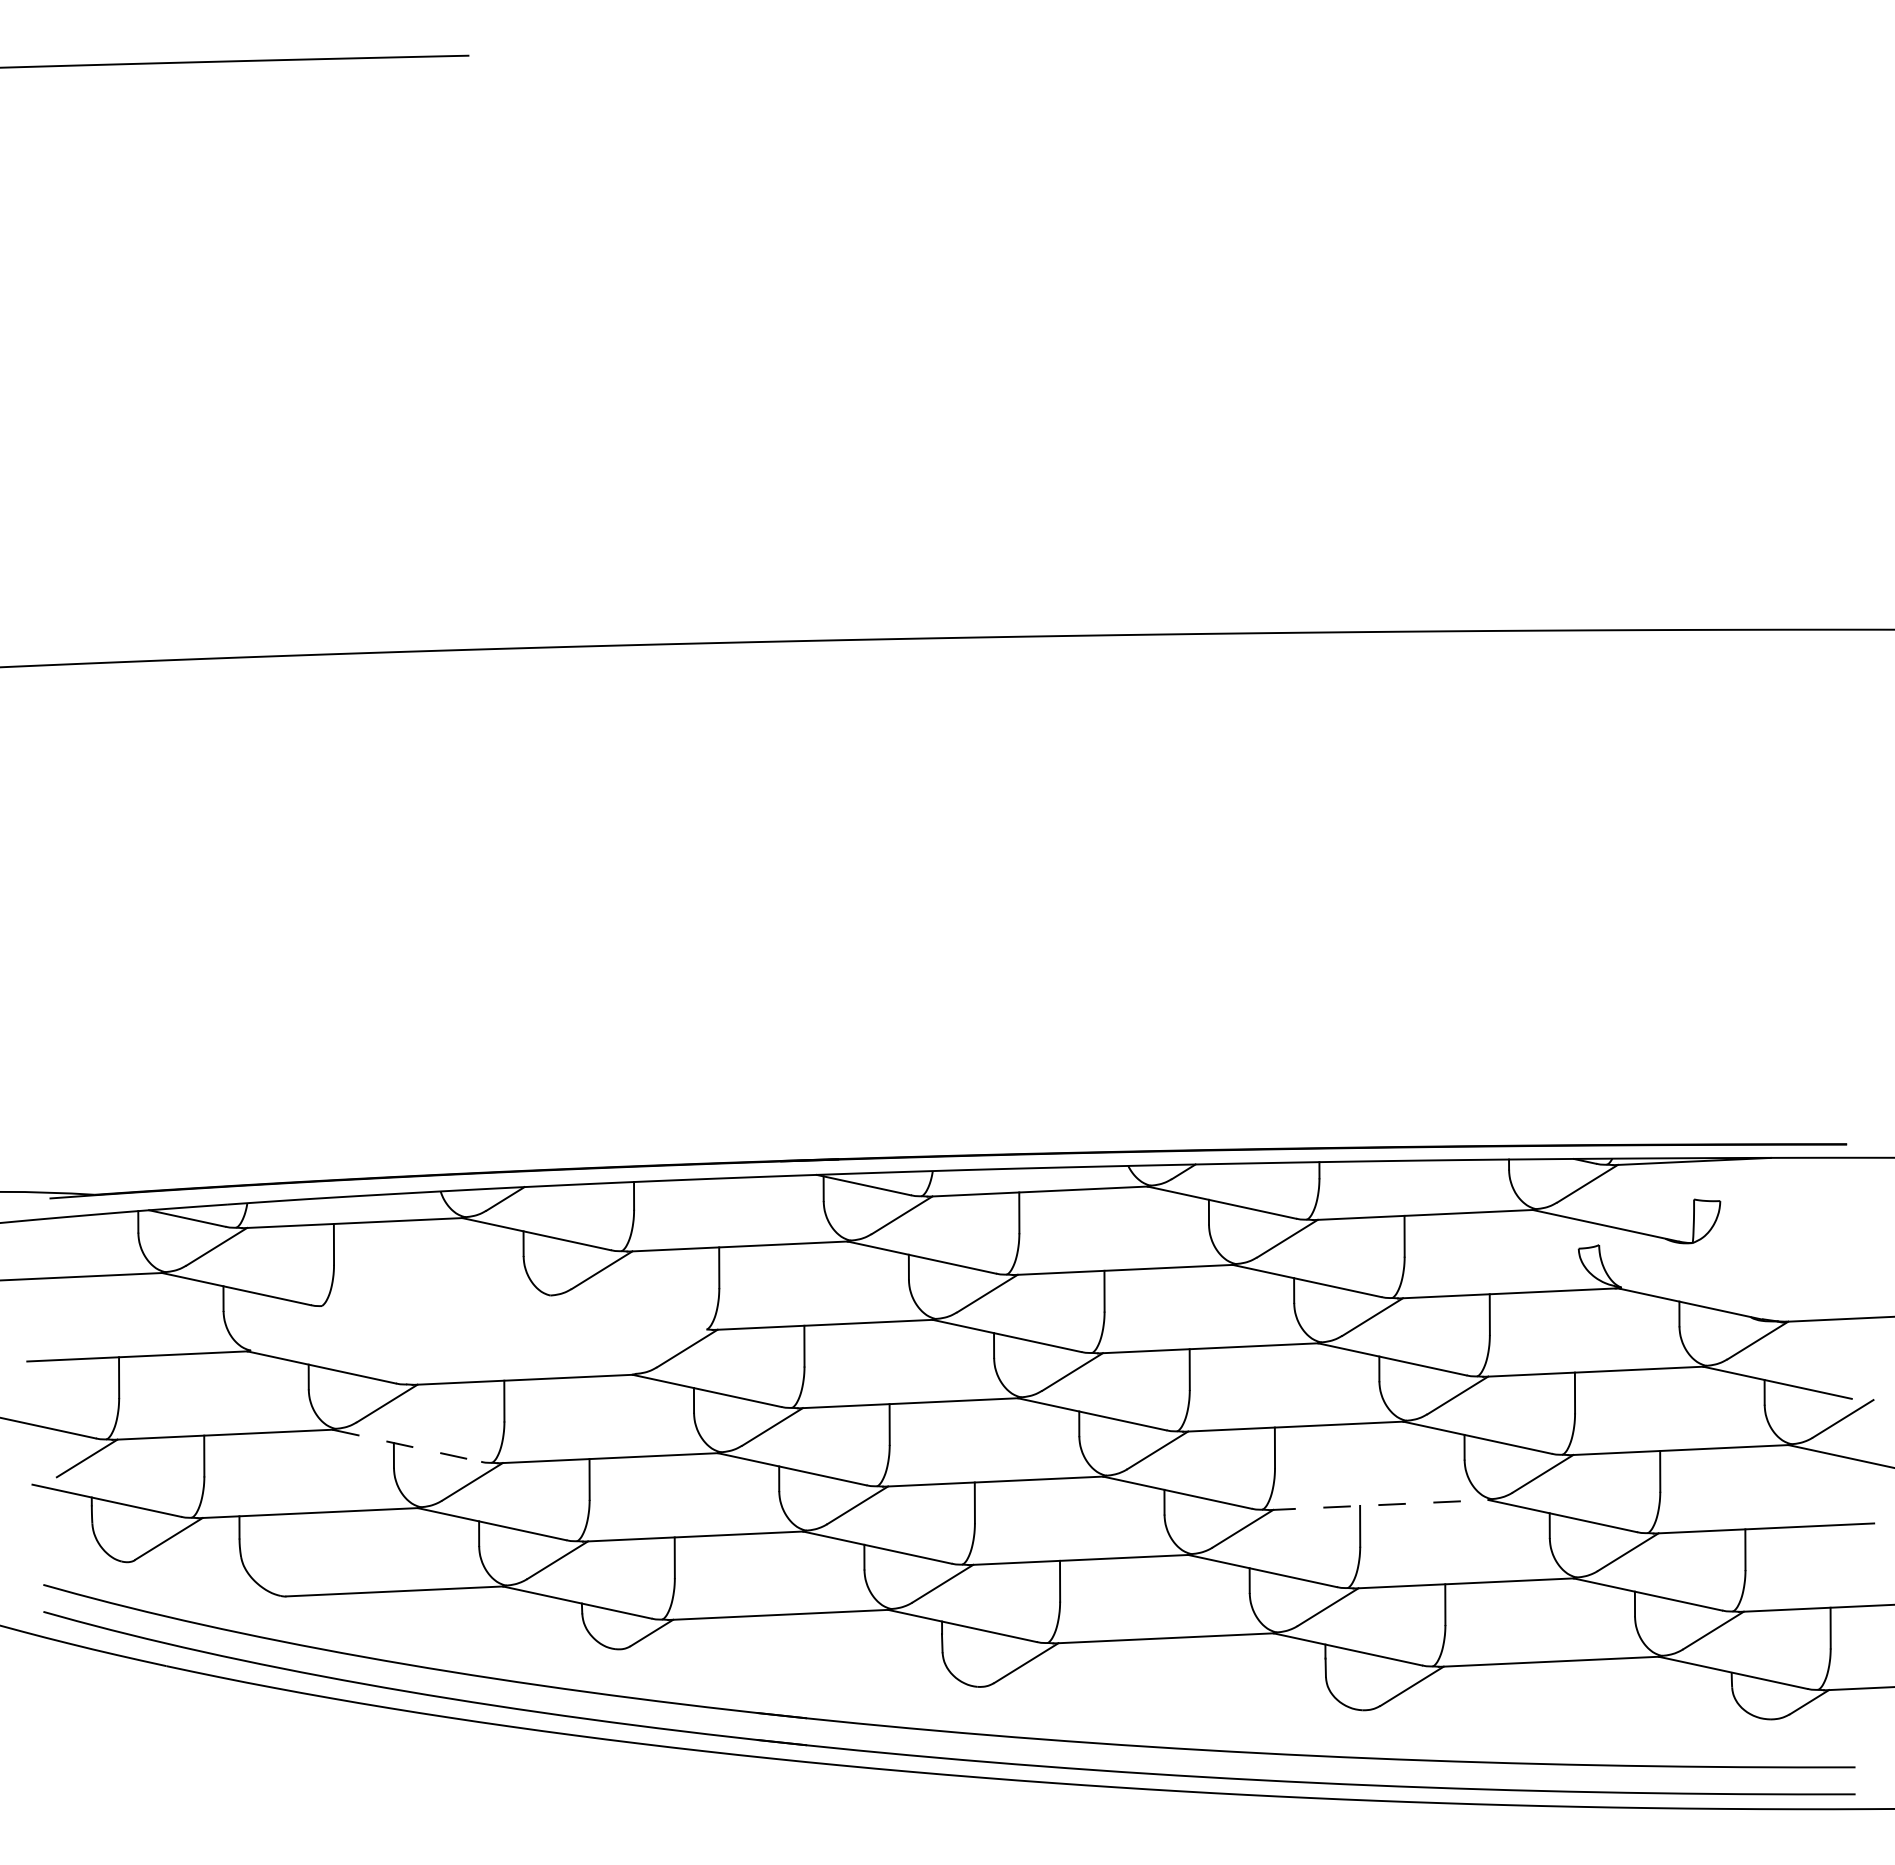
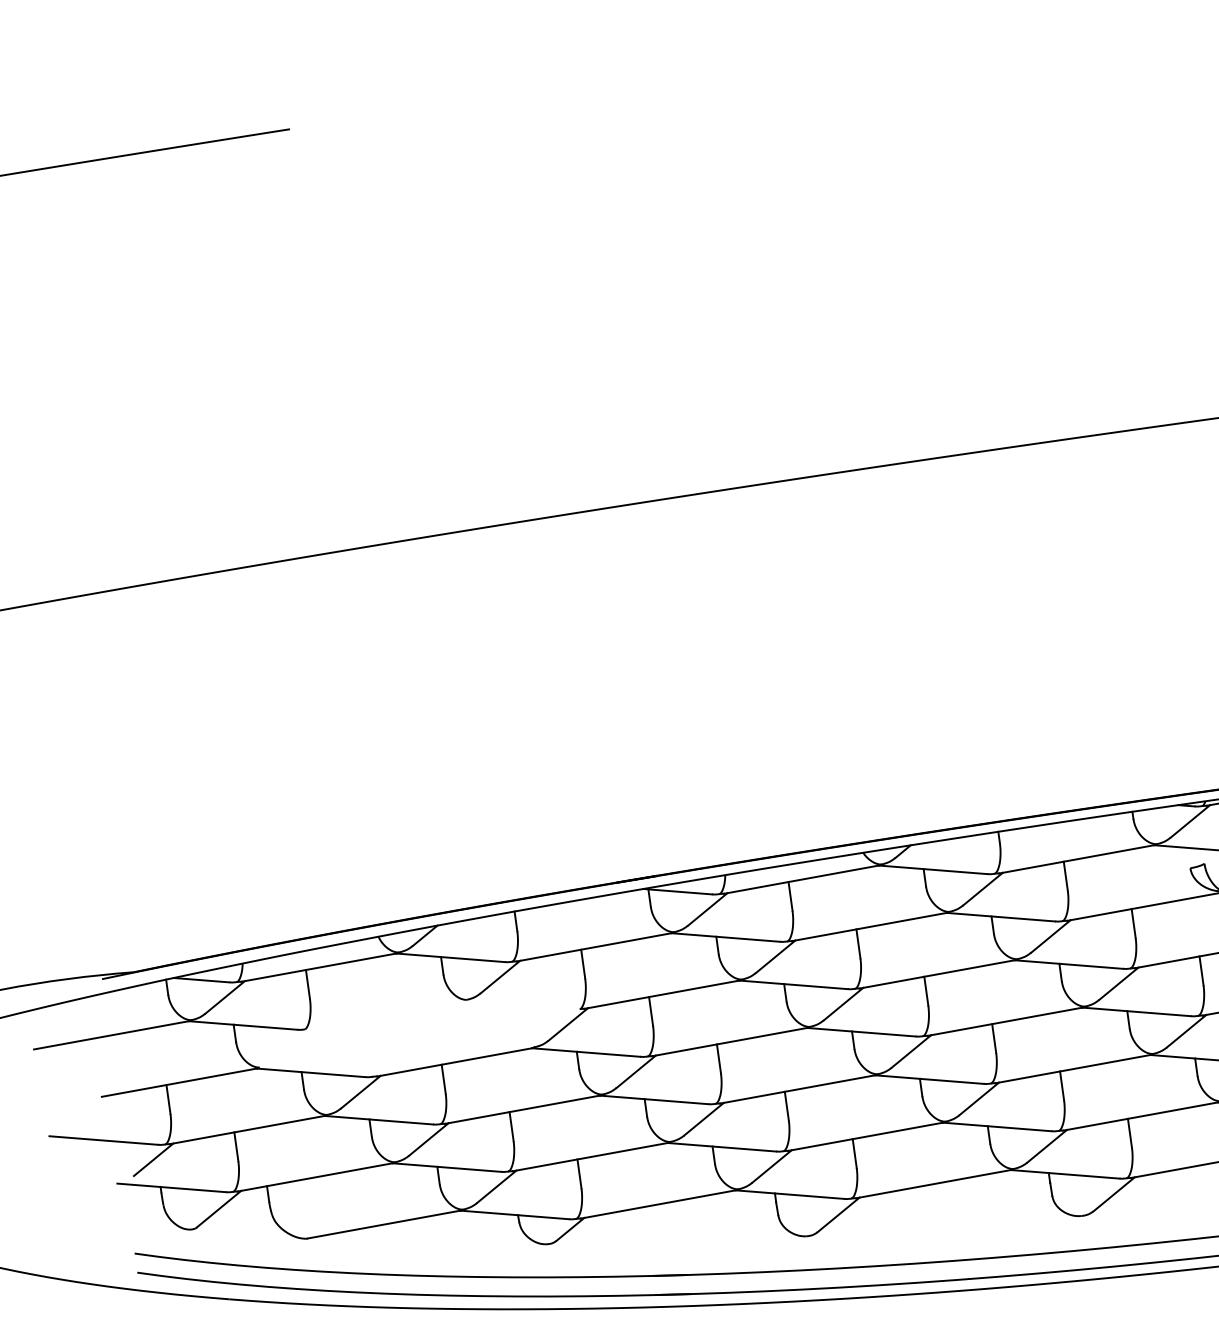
line: (407, 1445) -> (379, 1119), dashed -> solid
line: (1379, 1505) -> (1073, 1069), dashed -> solid

